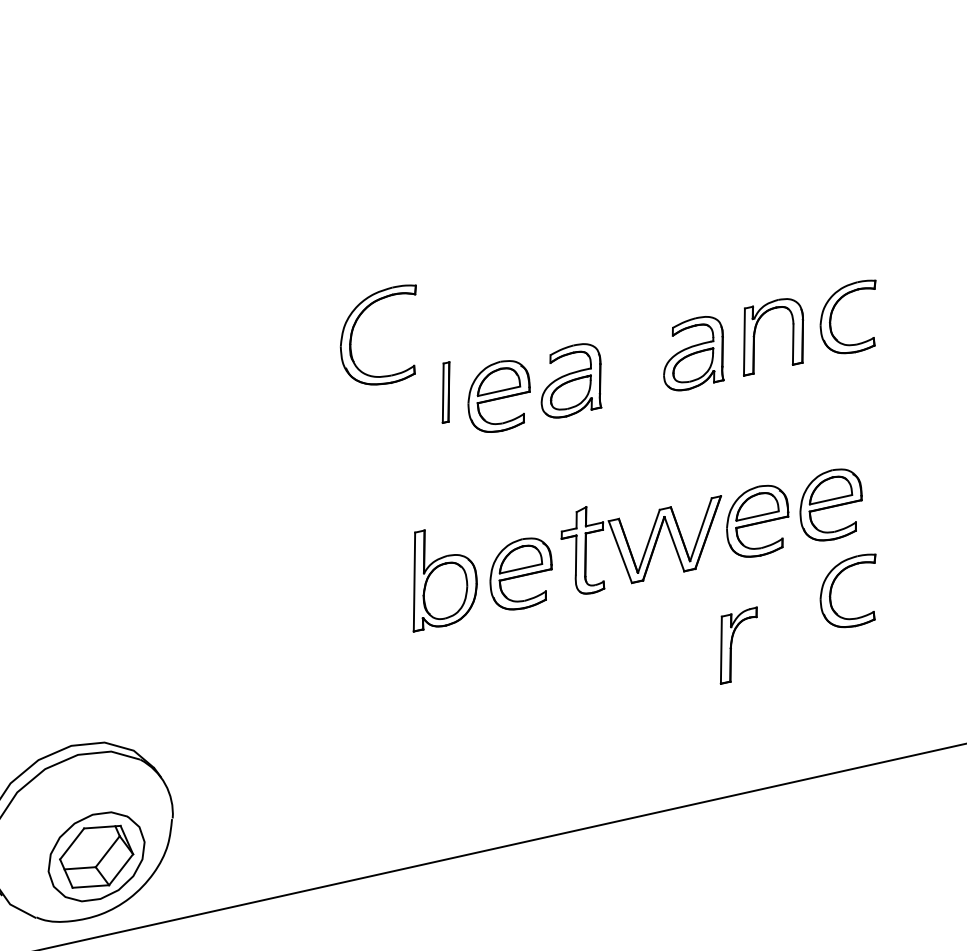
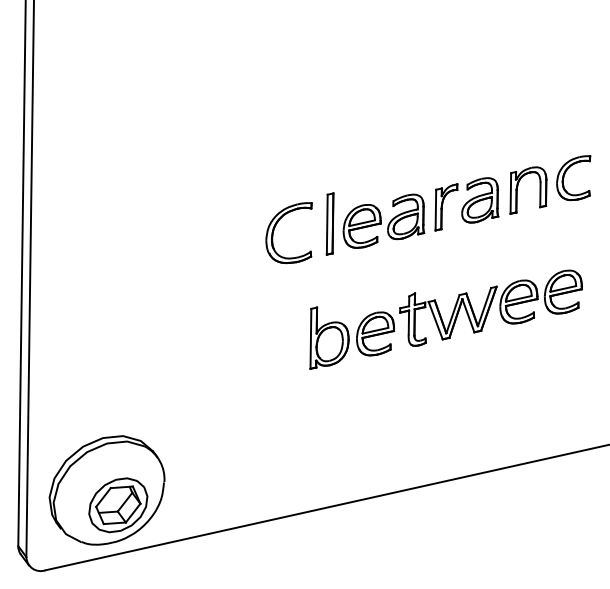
part: (356, 325) -> (275, 227), moved
part: (445, 391) -> (329, 223), size x1.67
part: (834, 584) -> (565, 340), removed
part: (738, 645) -> (446, 207), moved

